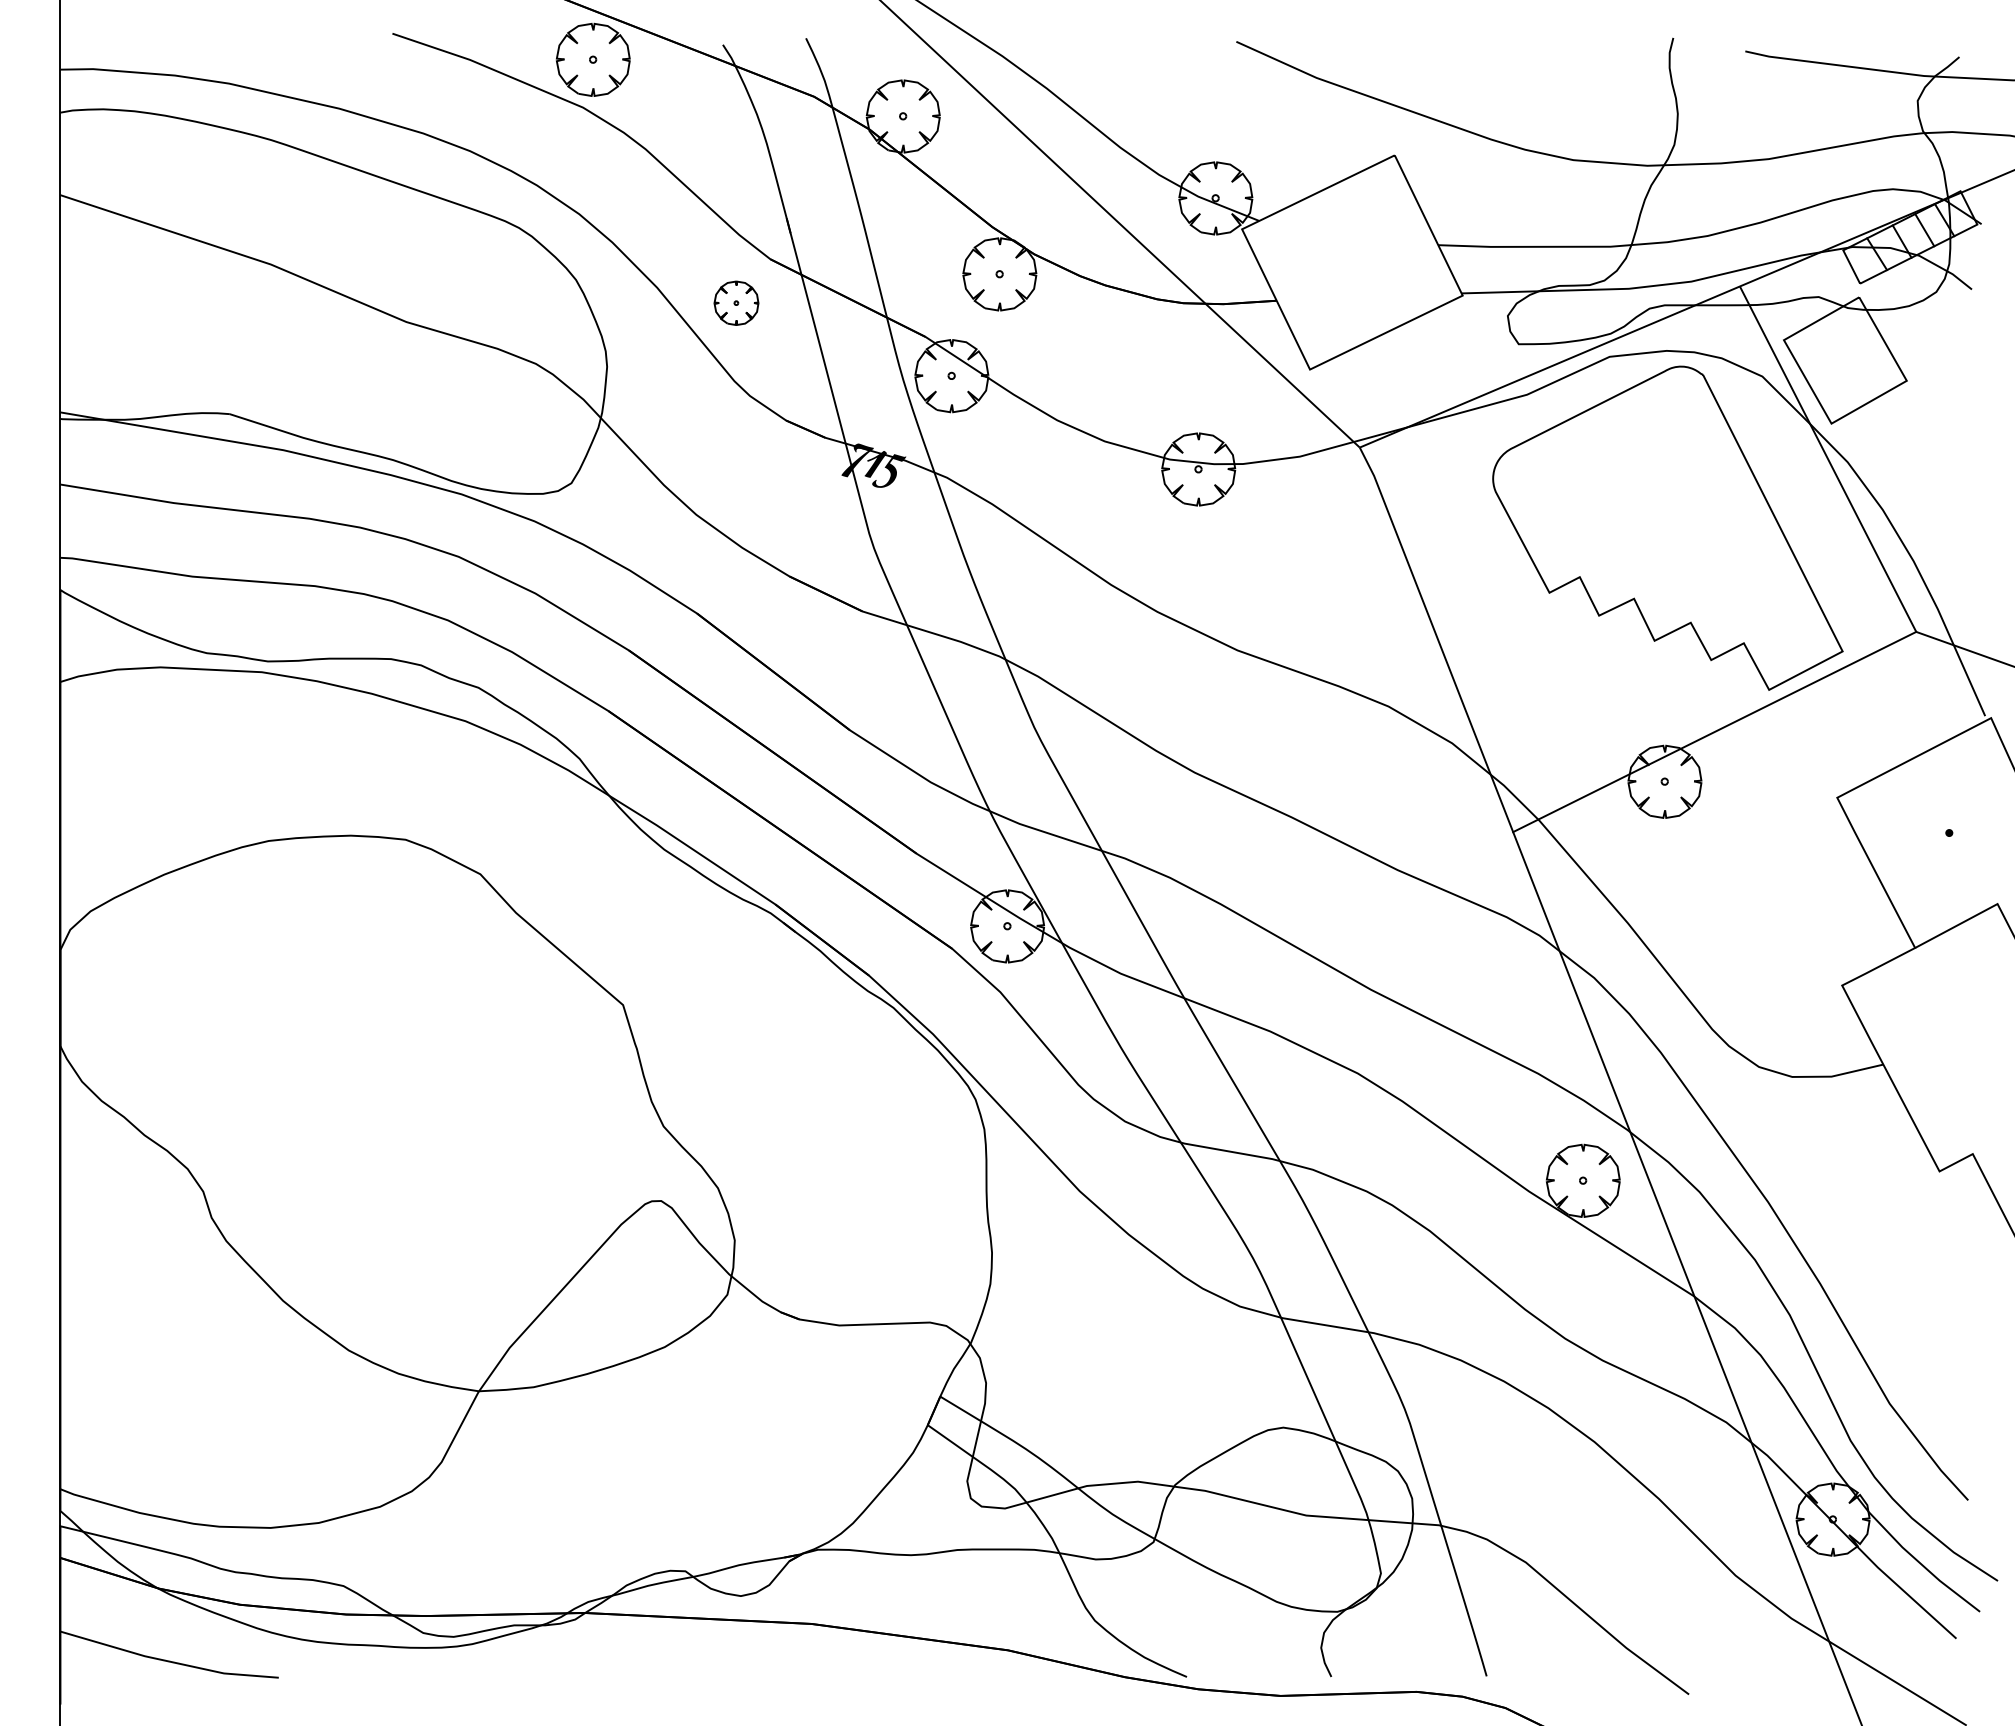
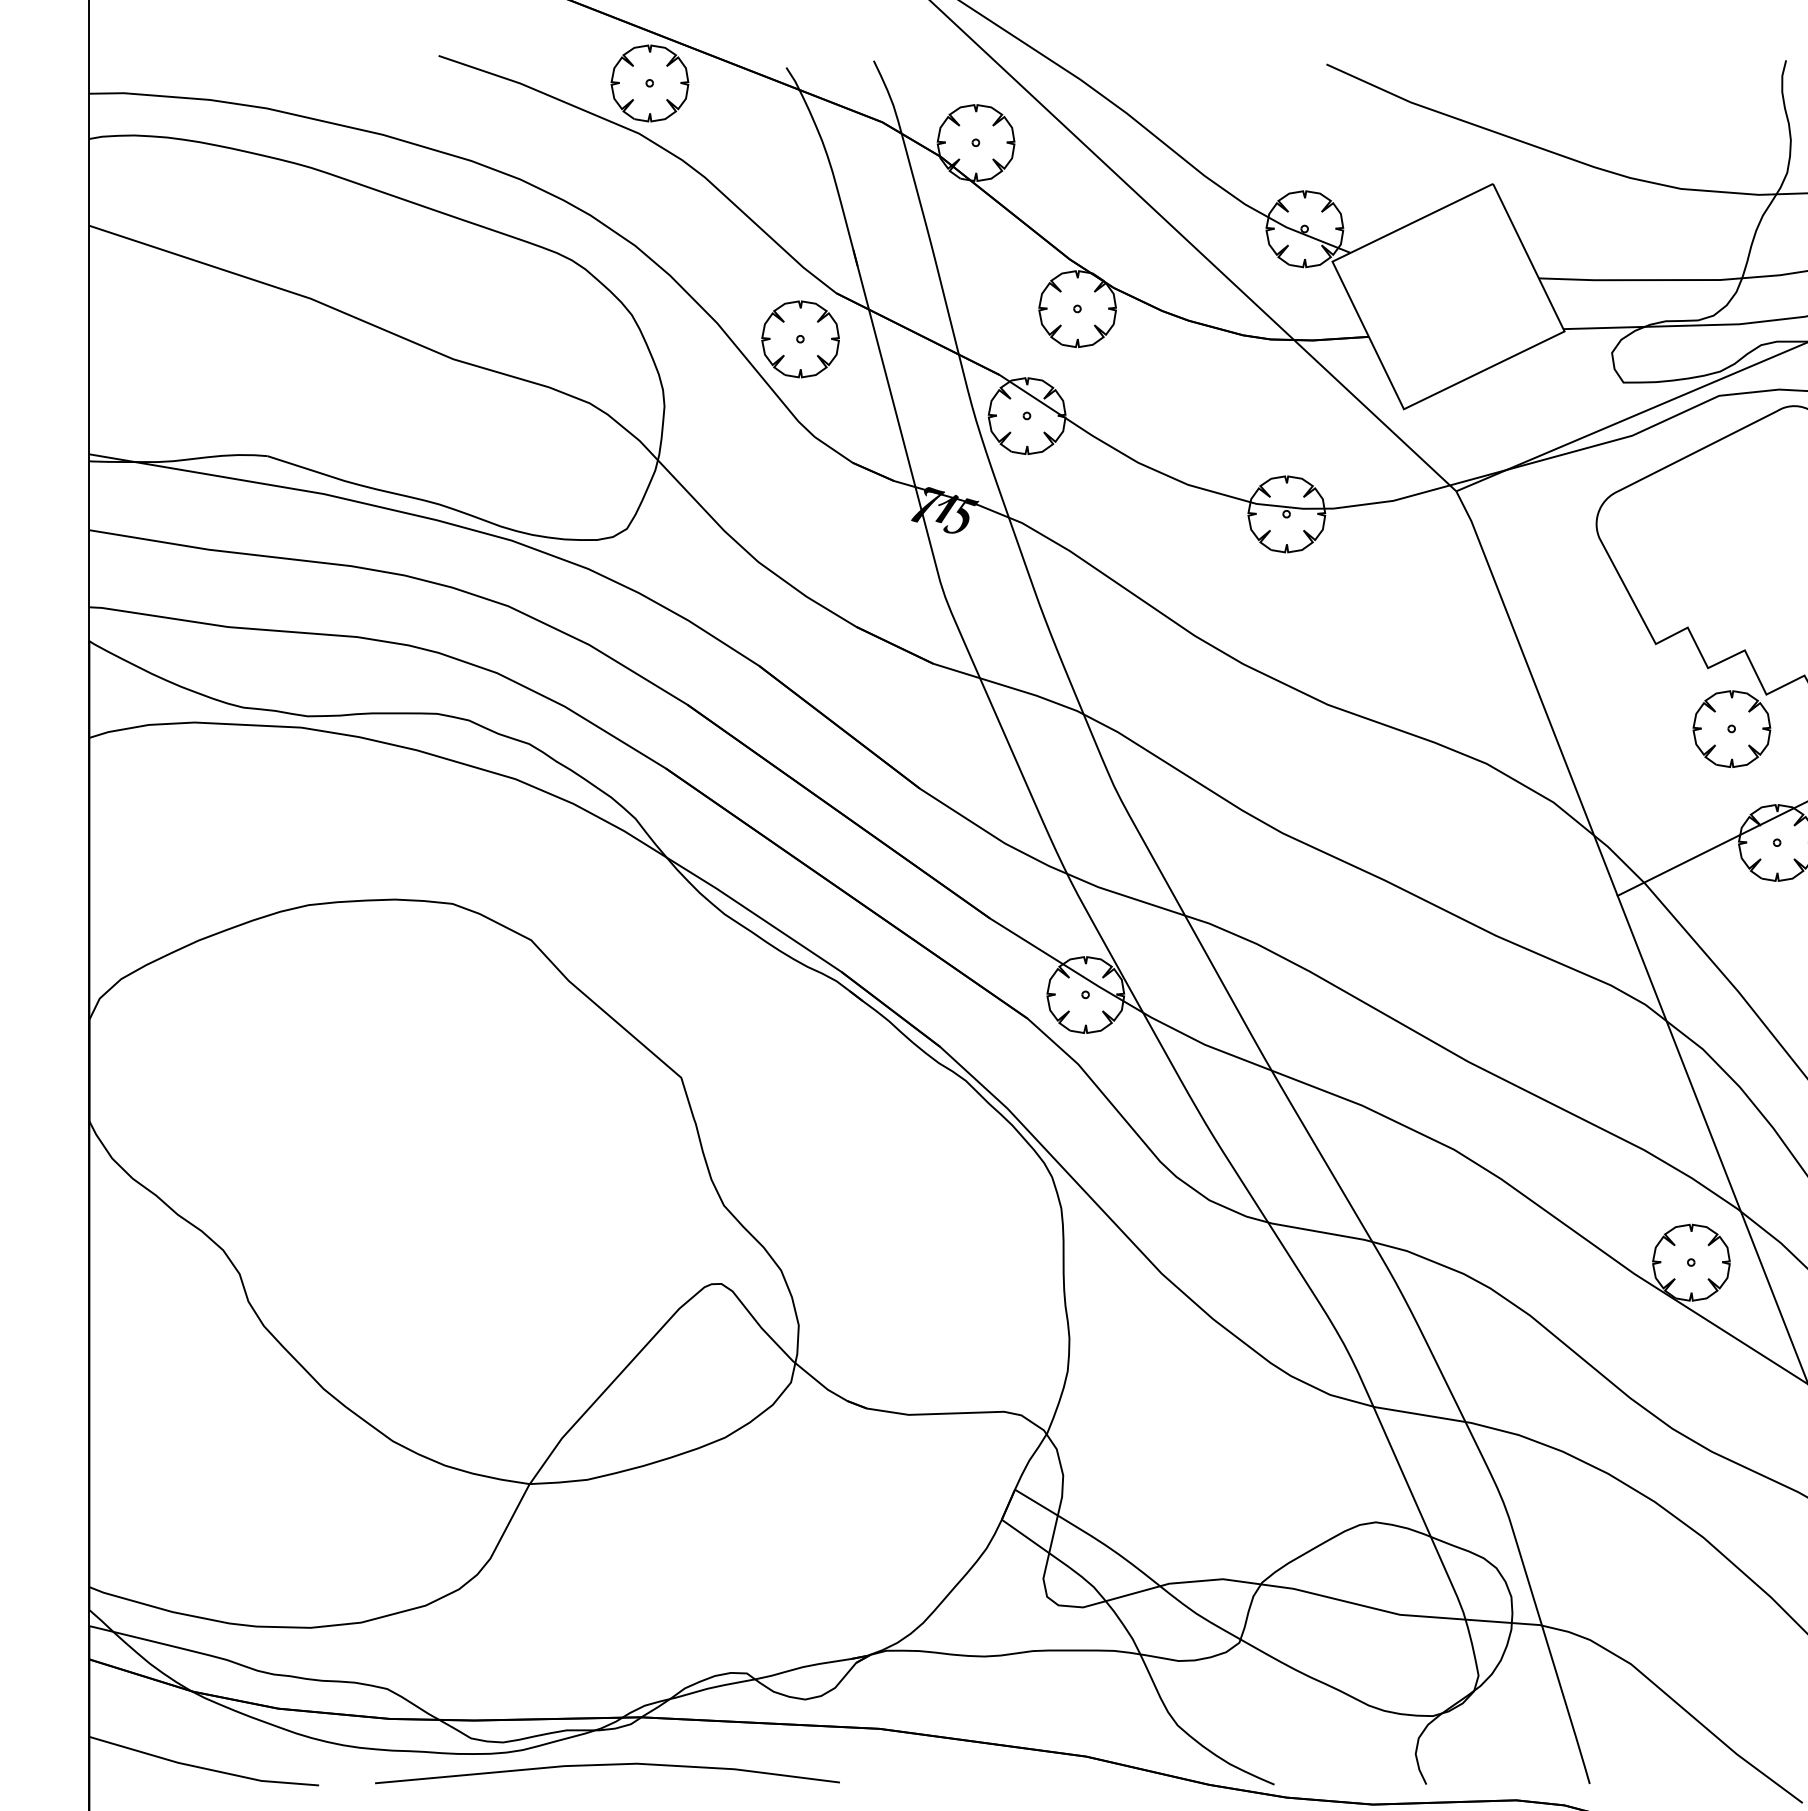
part: (736, 303) -> (800, 339), size x1.67
part: (1621, 673) -> (1731, 728), added
line: (552, 1658) -> (607, 1765), added

